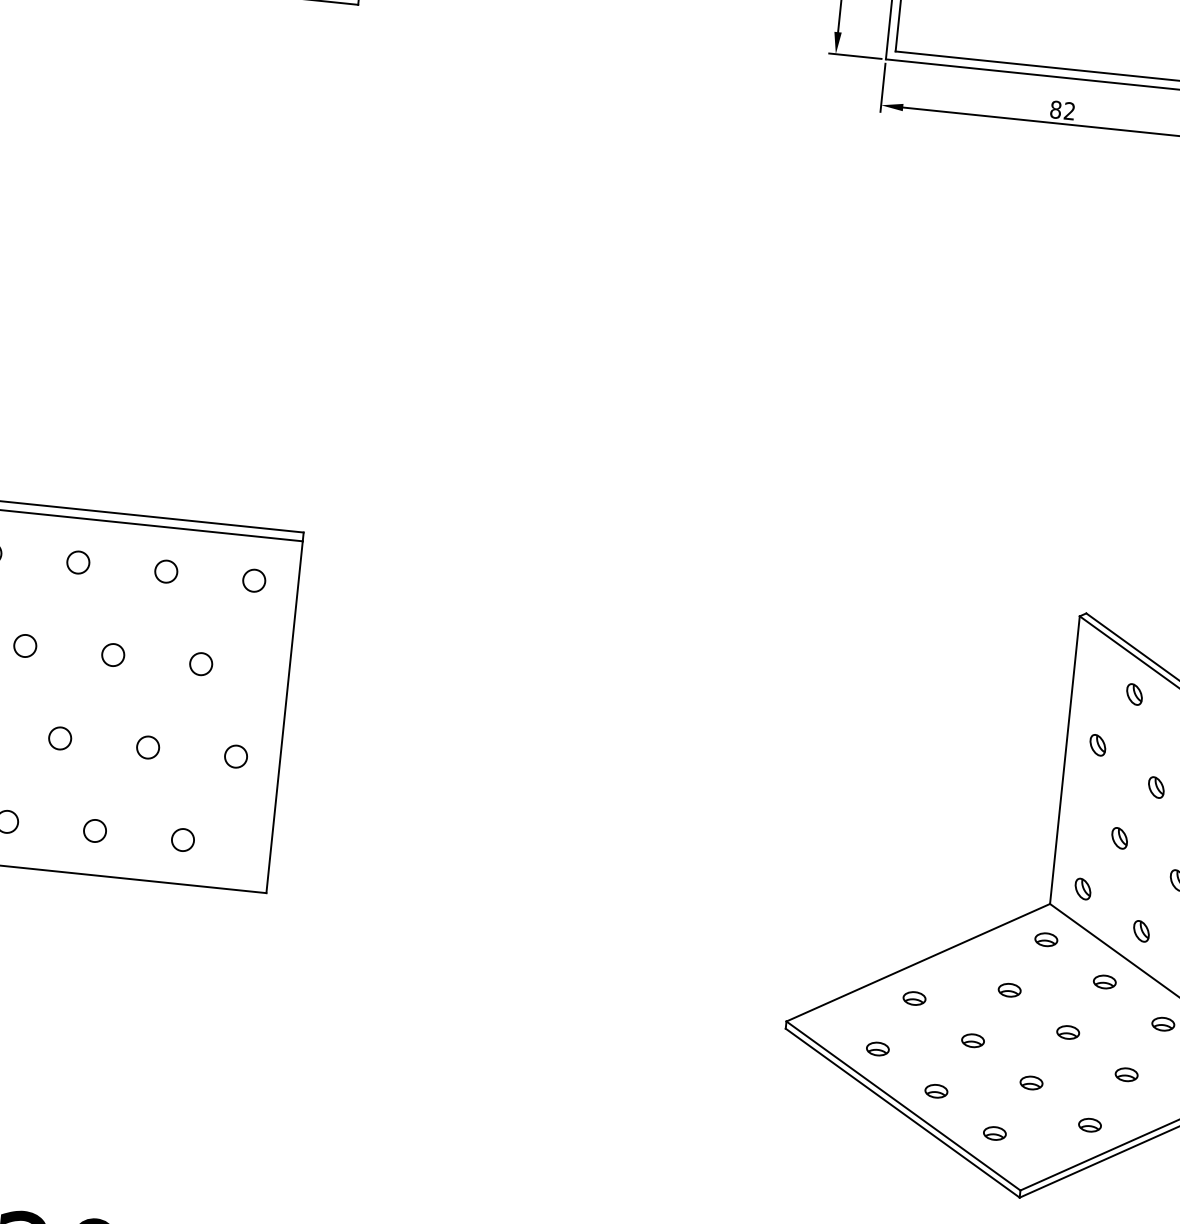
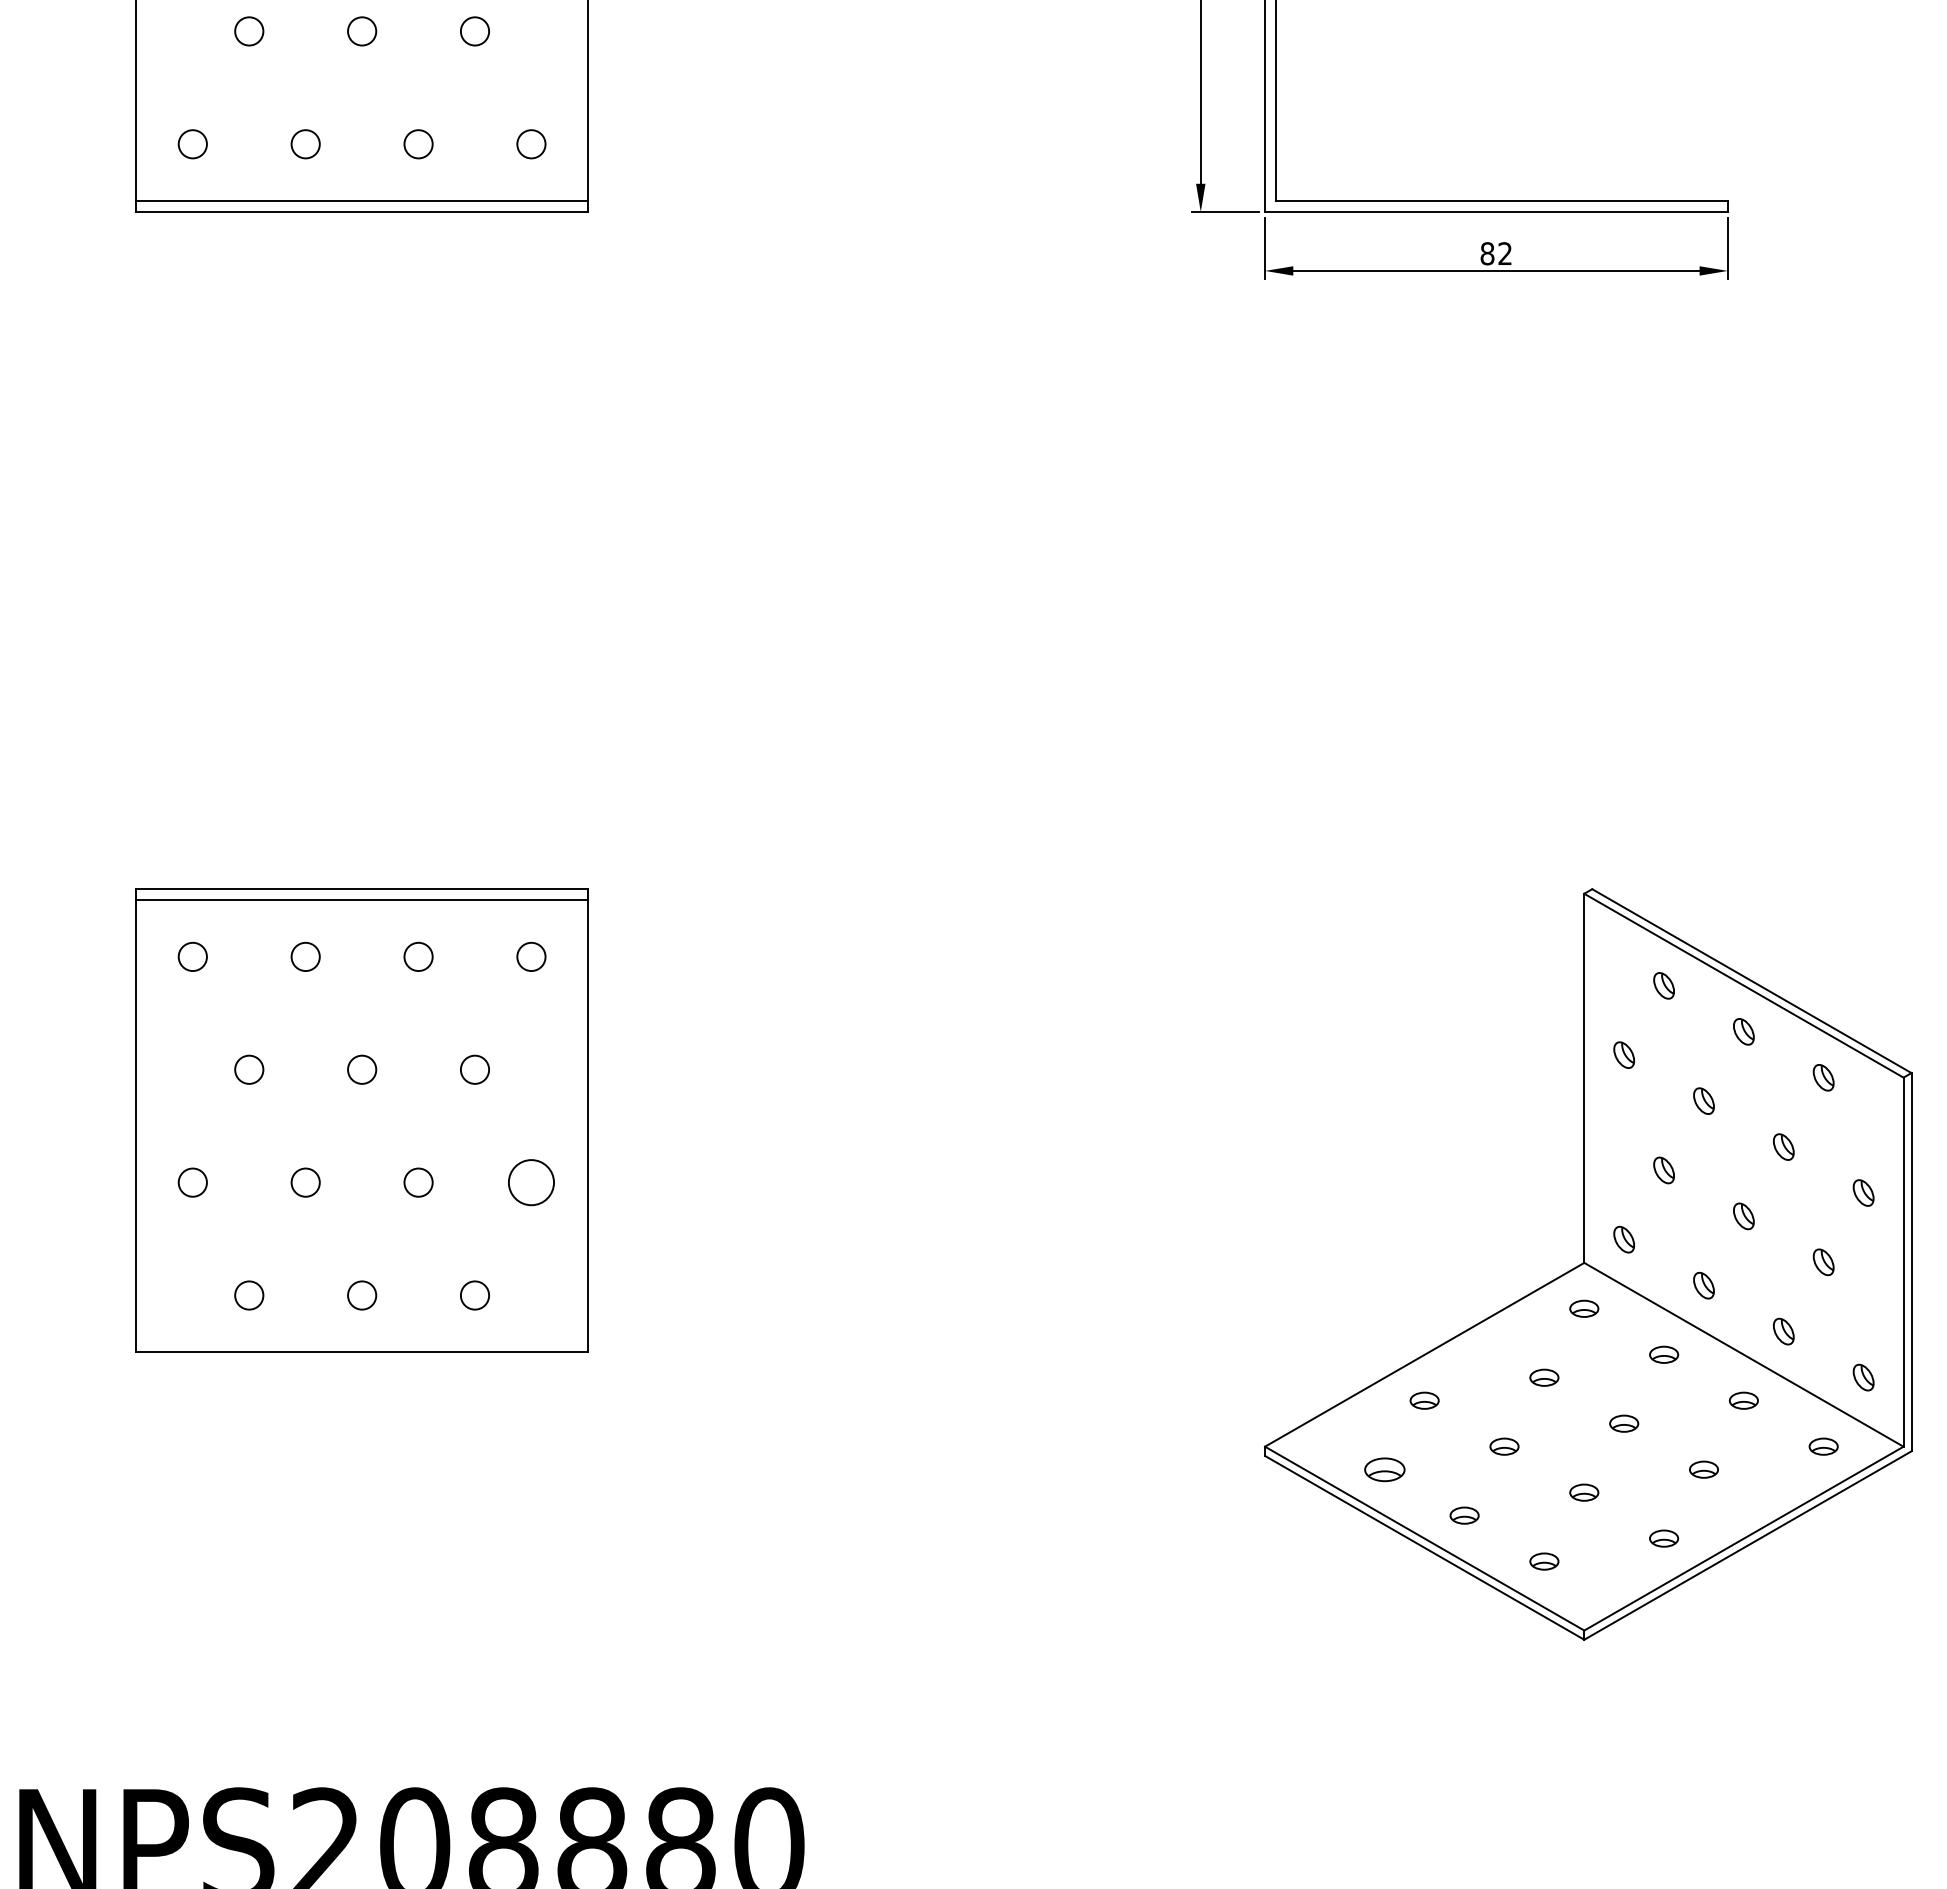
circle: (236, 756) -> (531, 1182), size x1.6
part: (877, 1048) -> (1384, 1469), size x1.4

